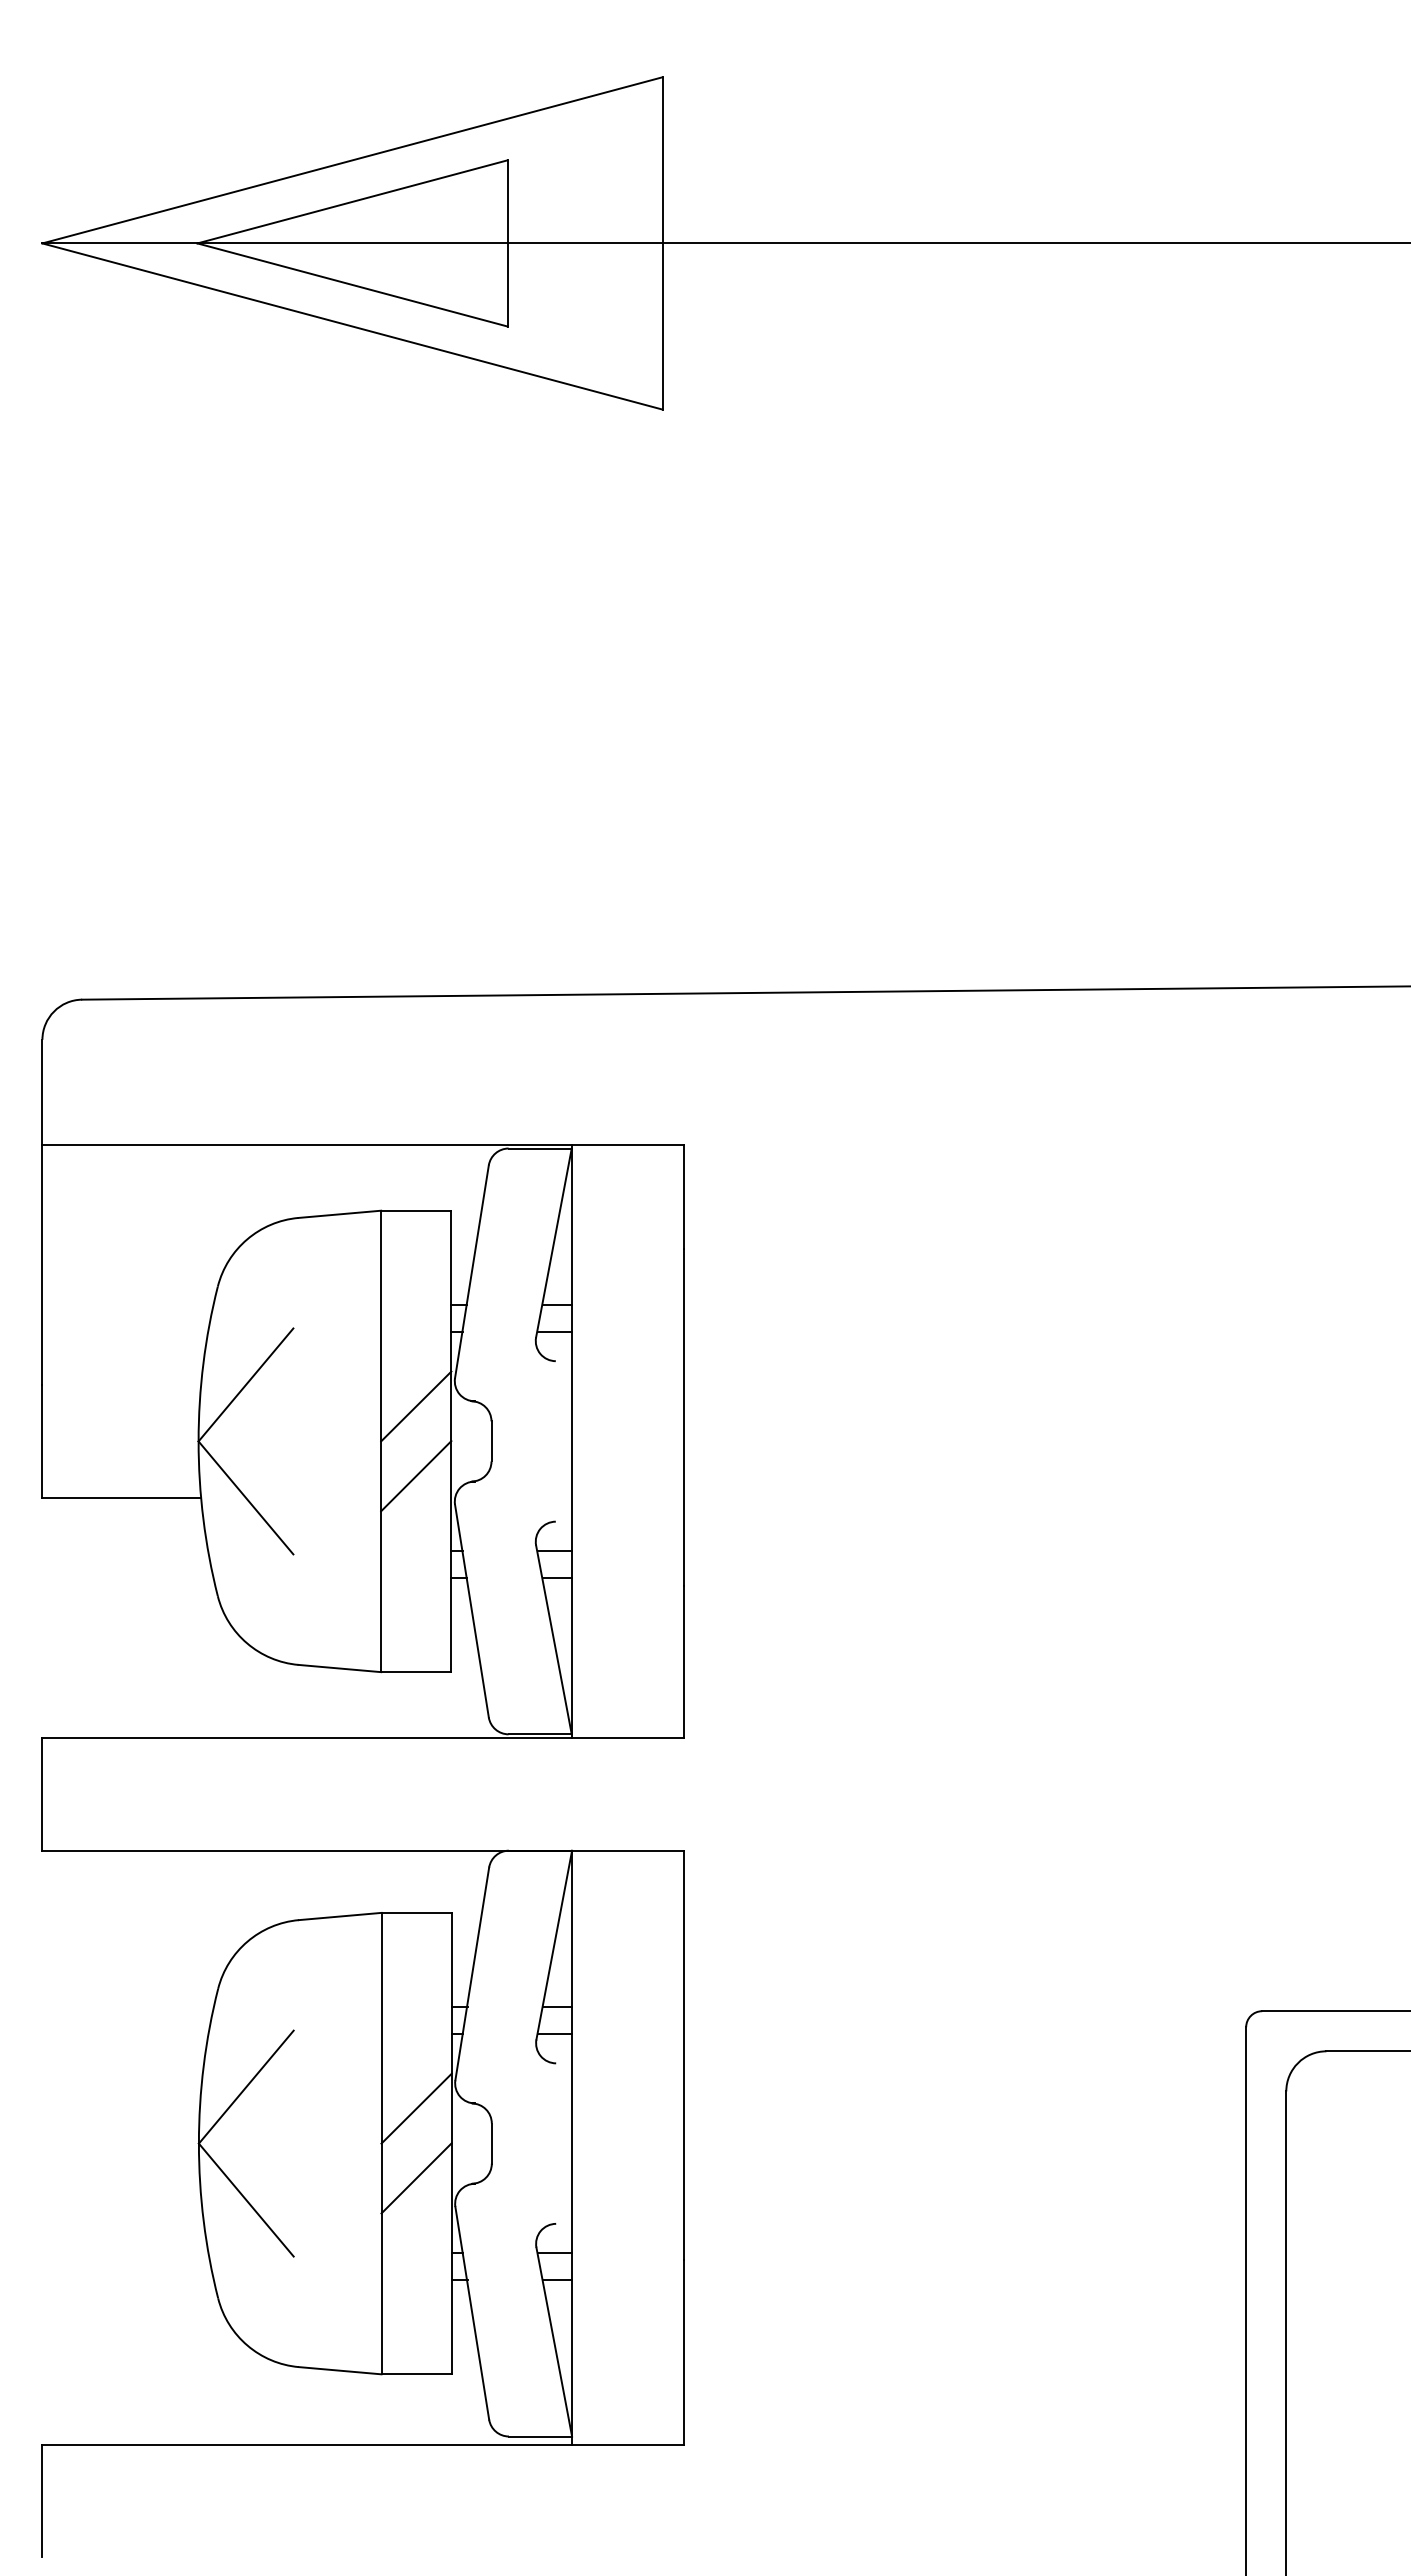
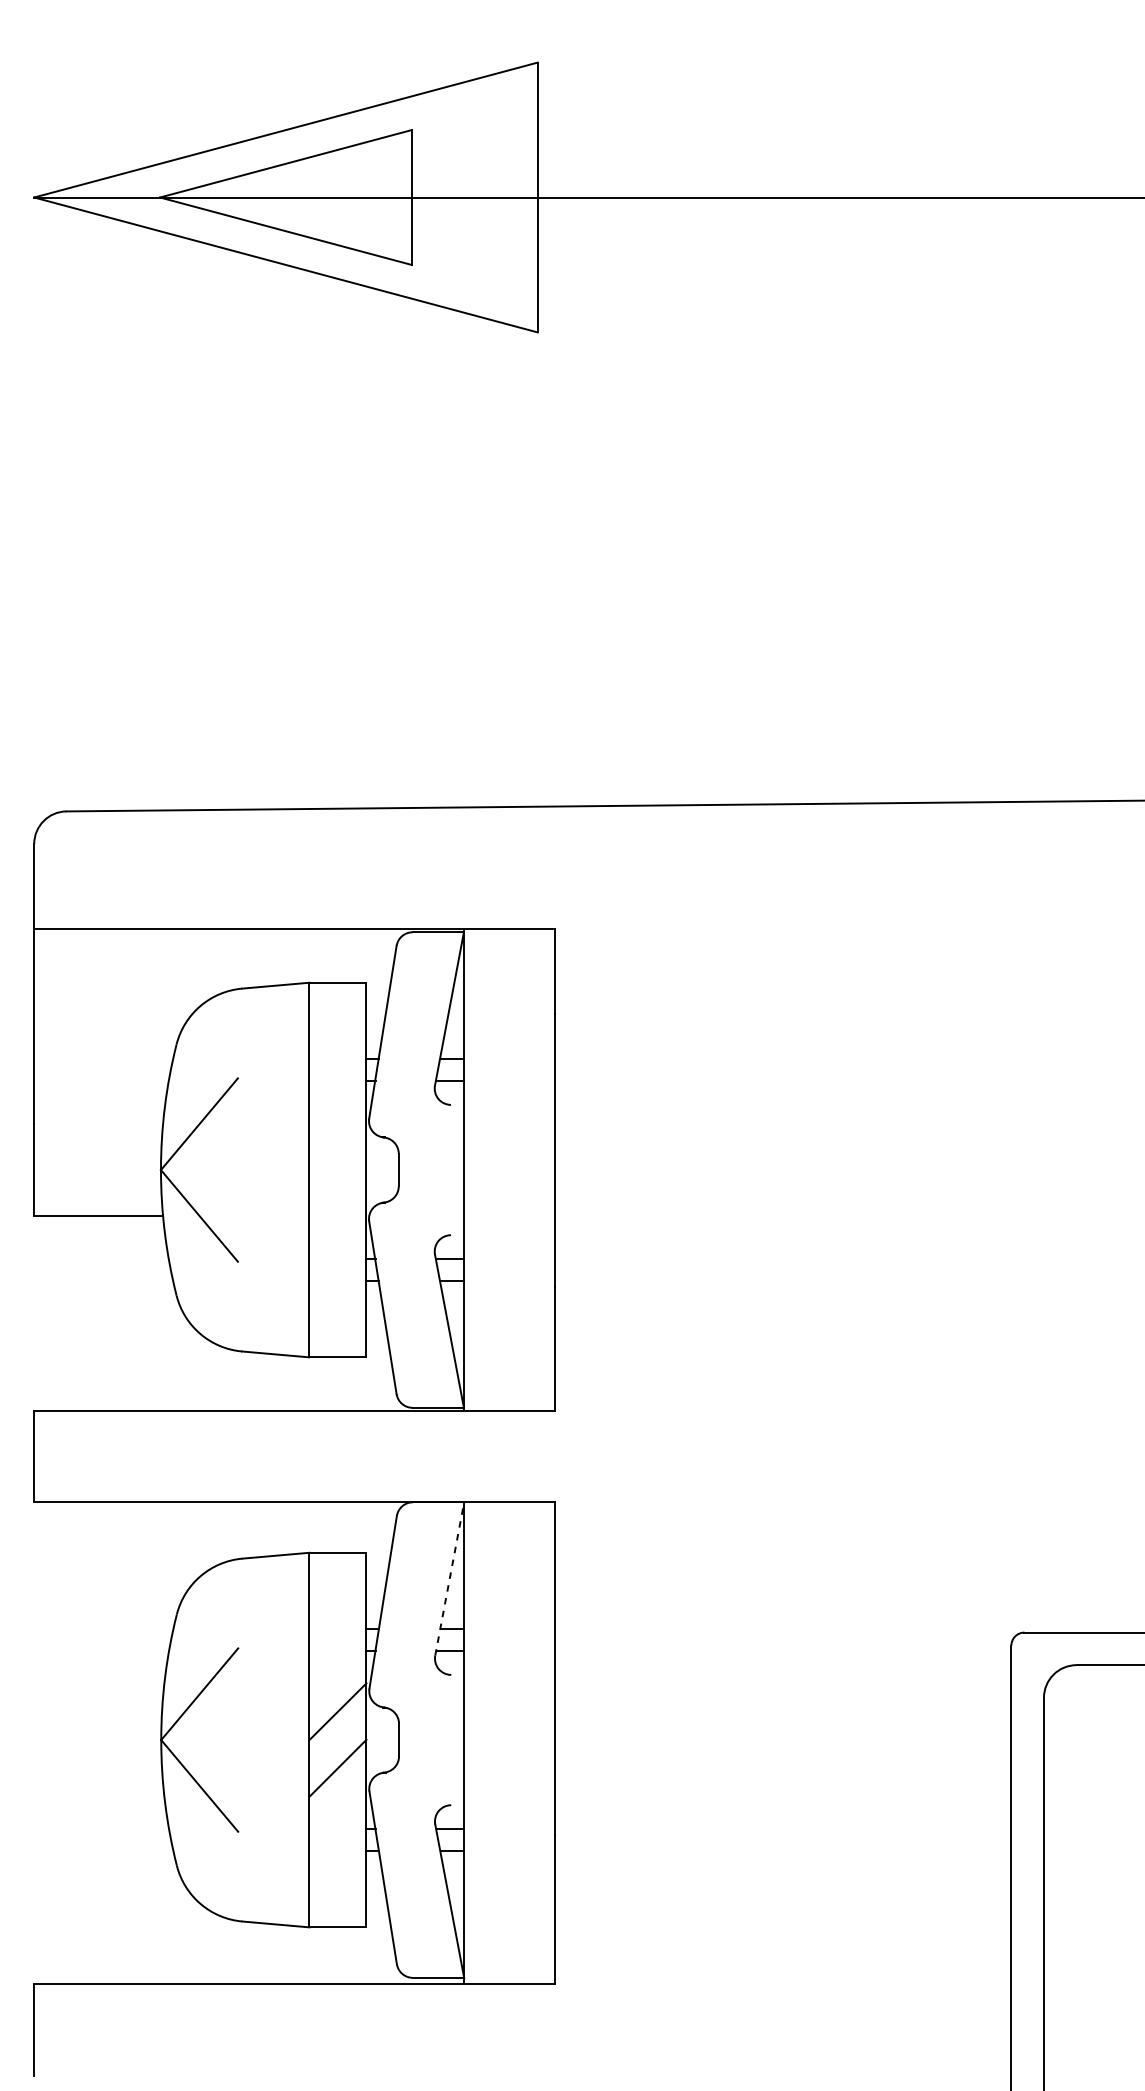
line: (416, 1406) -> (337, 1141), removed
line: (416, 1476) -> (337, 1198), removed
line: (554, 1944) -> (449, 1578), solid -> dashed

